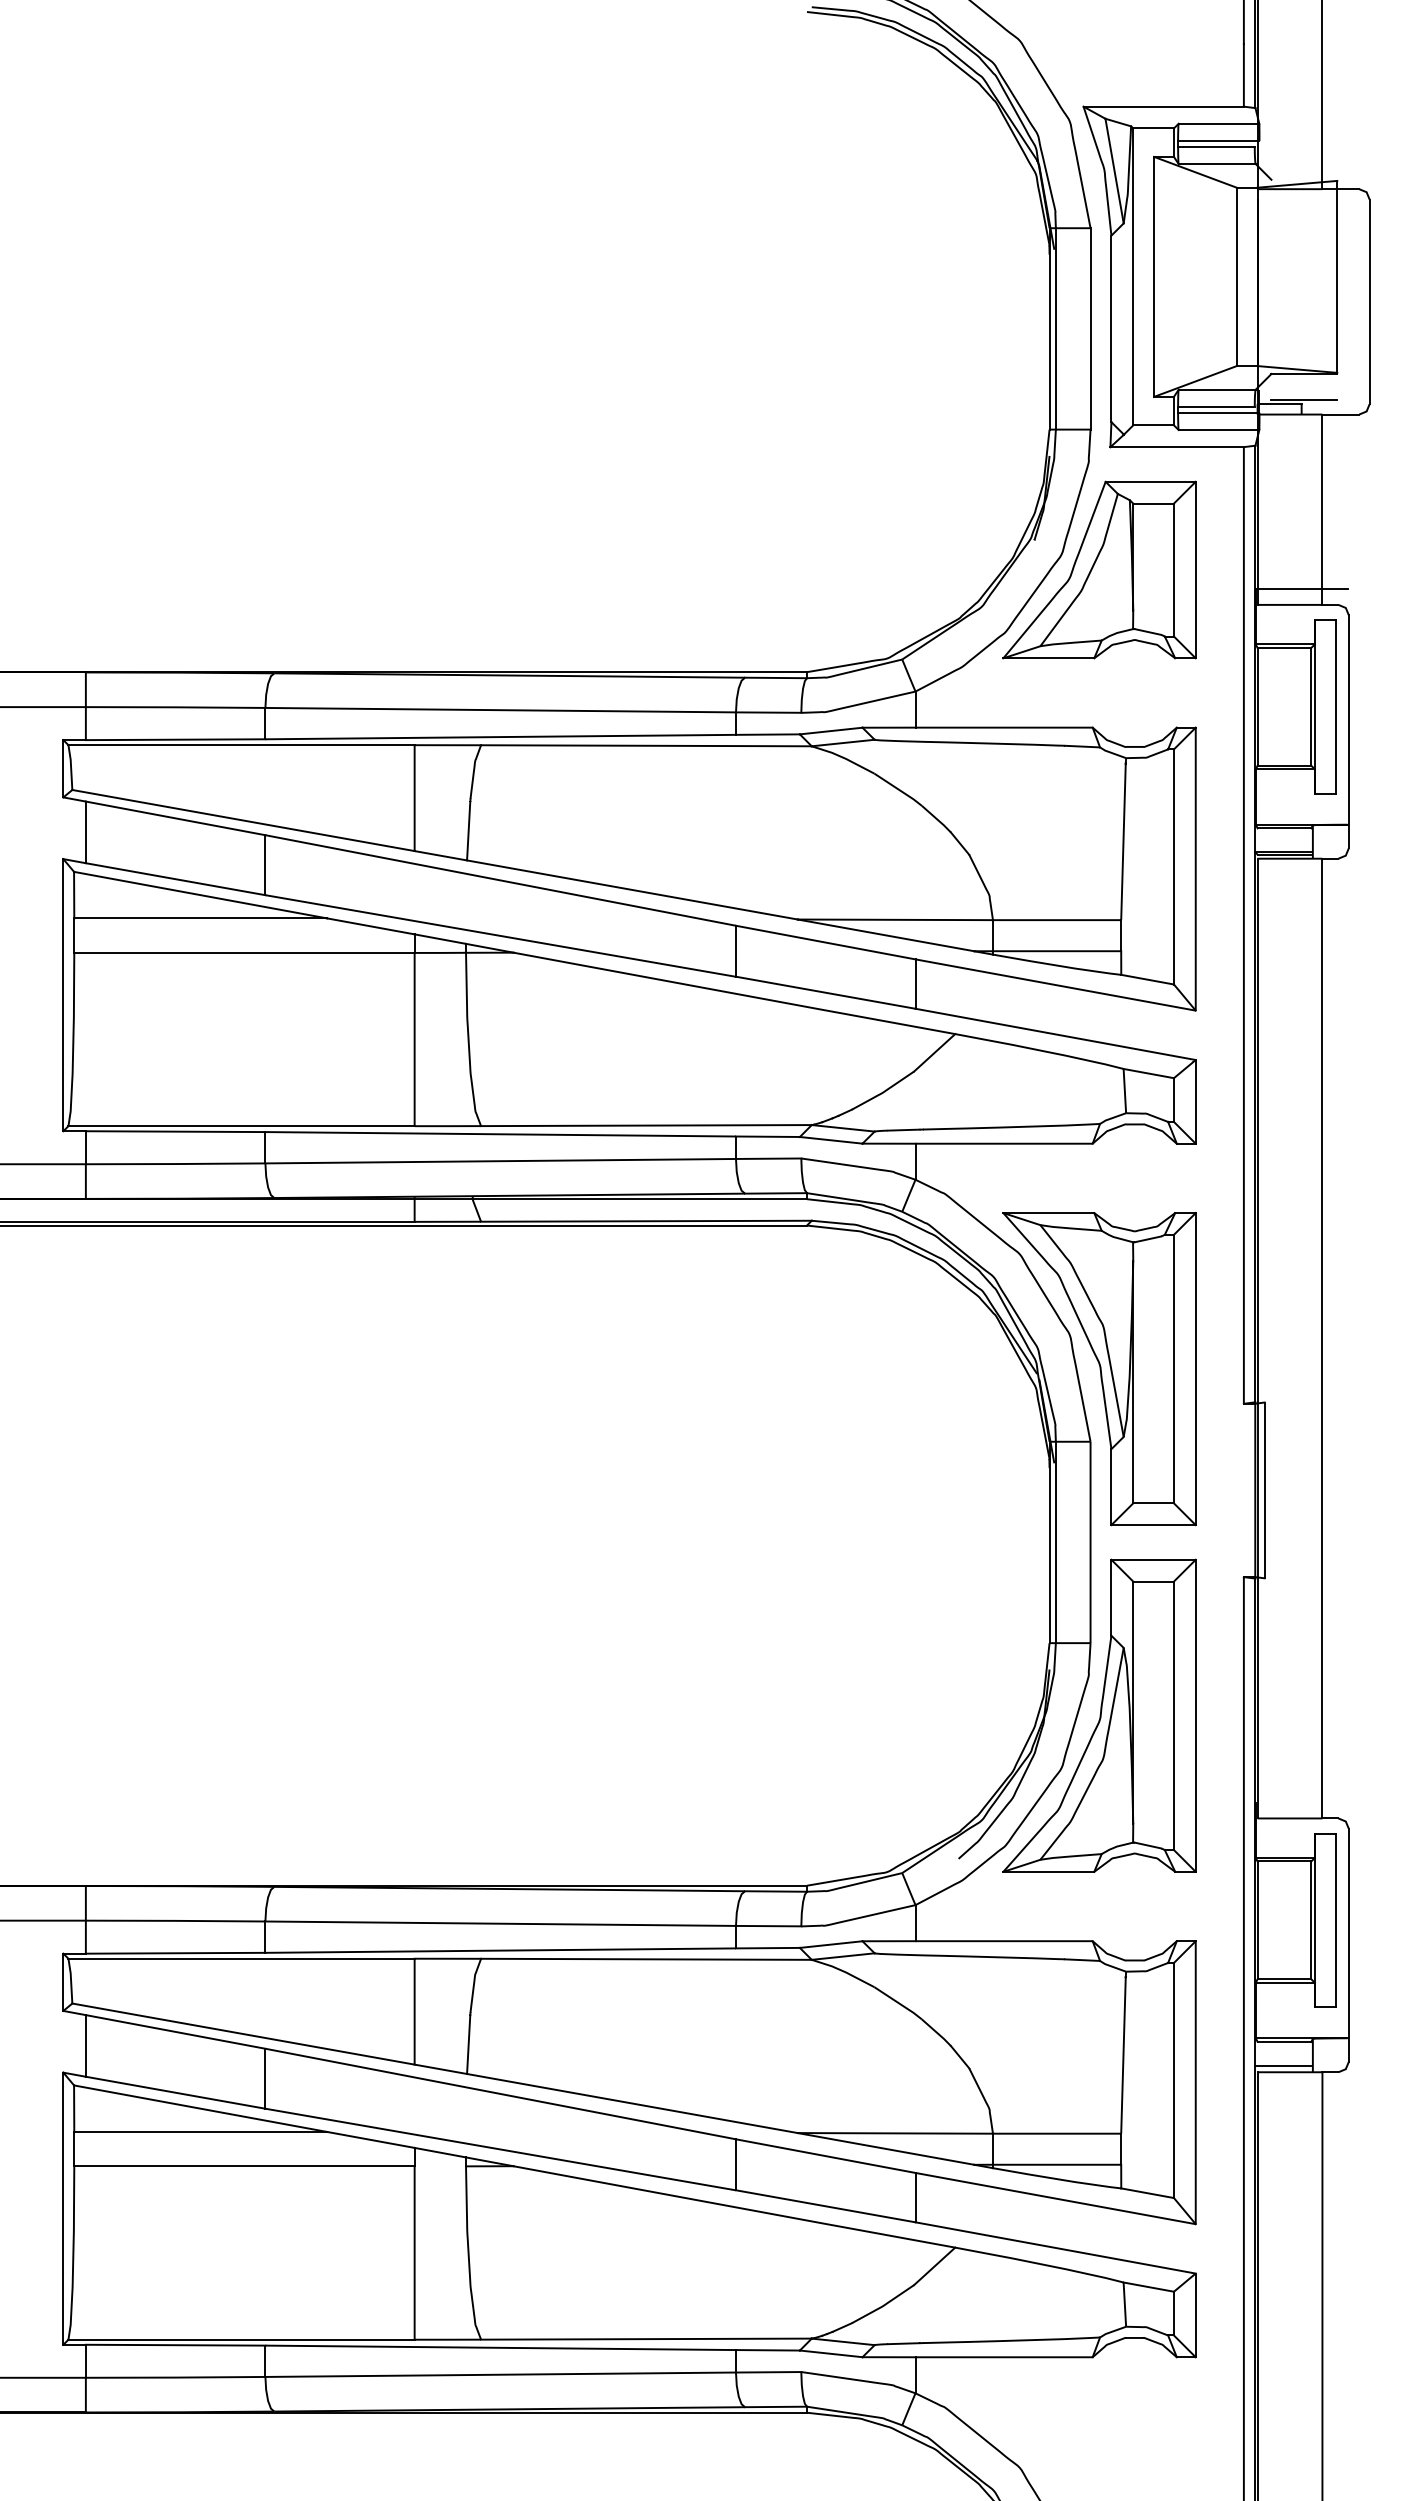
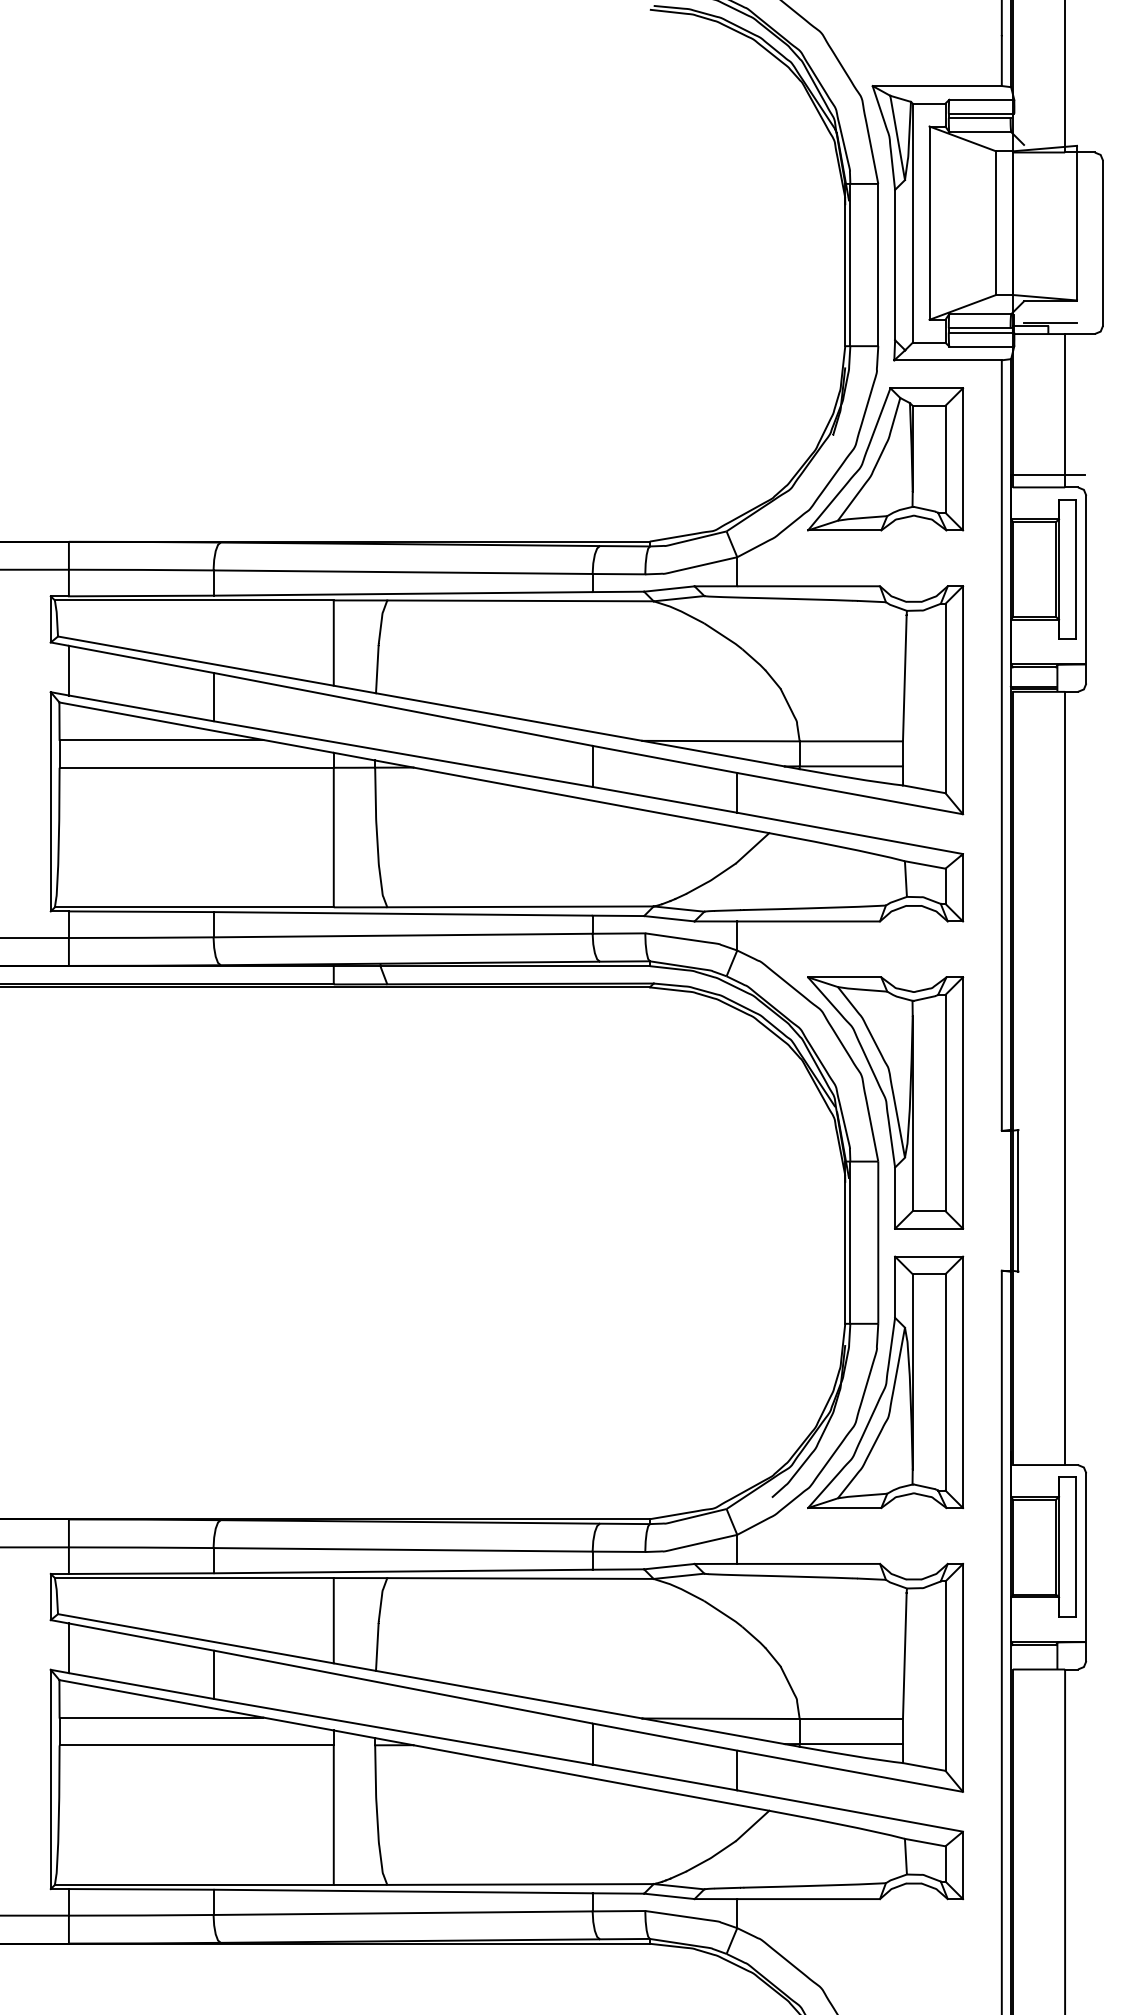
line: (1283, 2065) -> (1033, 1664), removed

